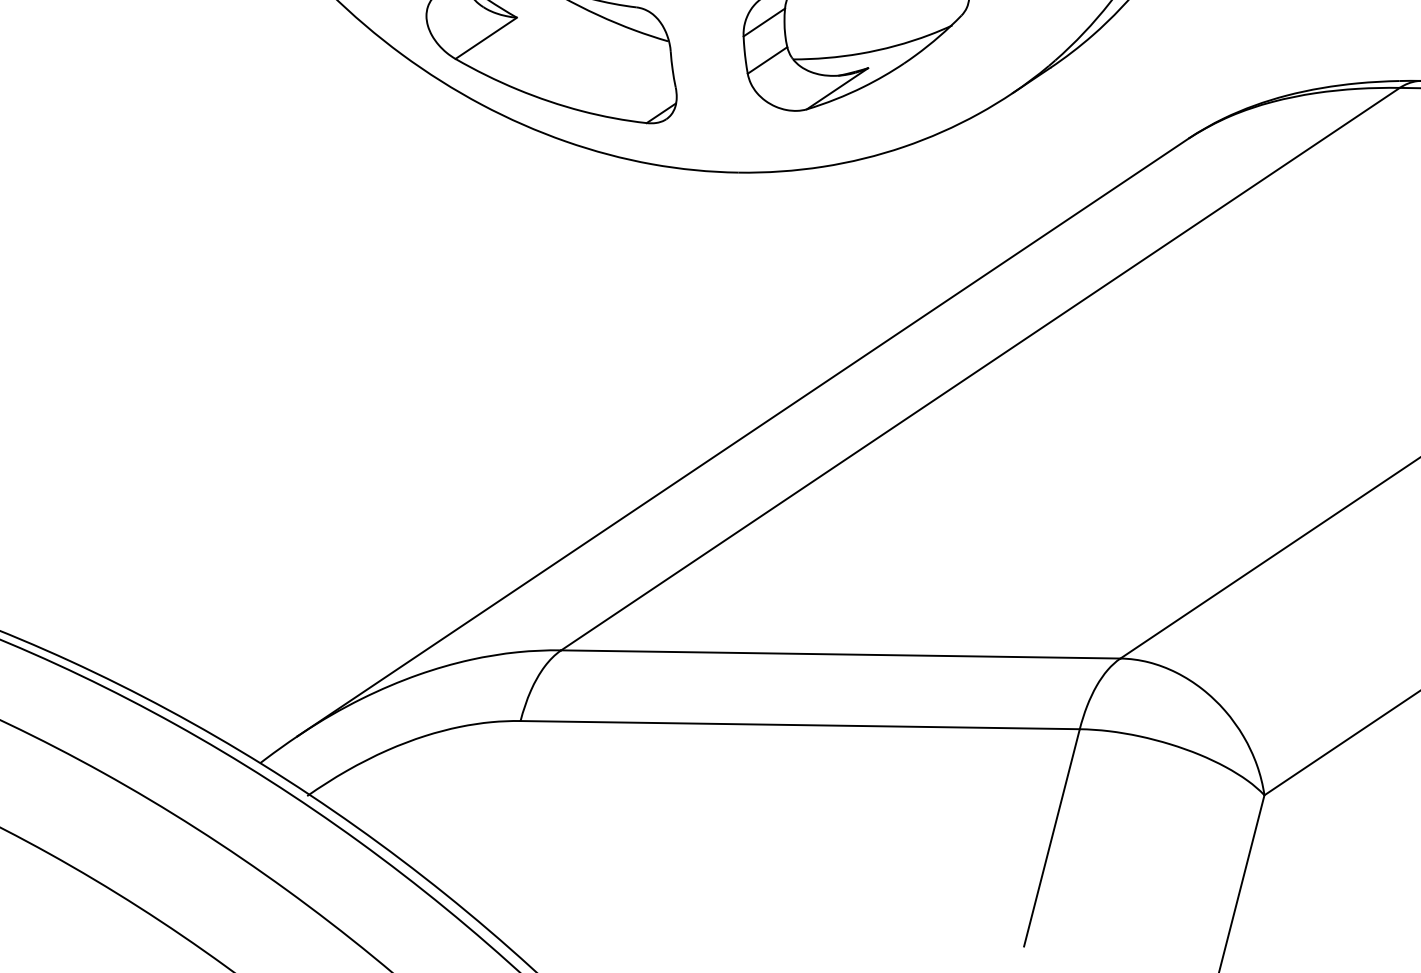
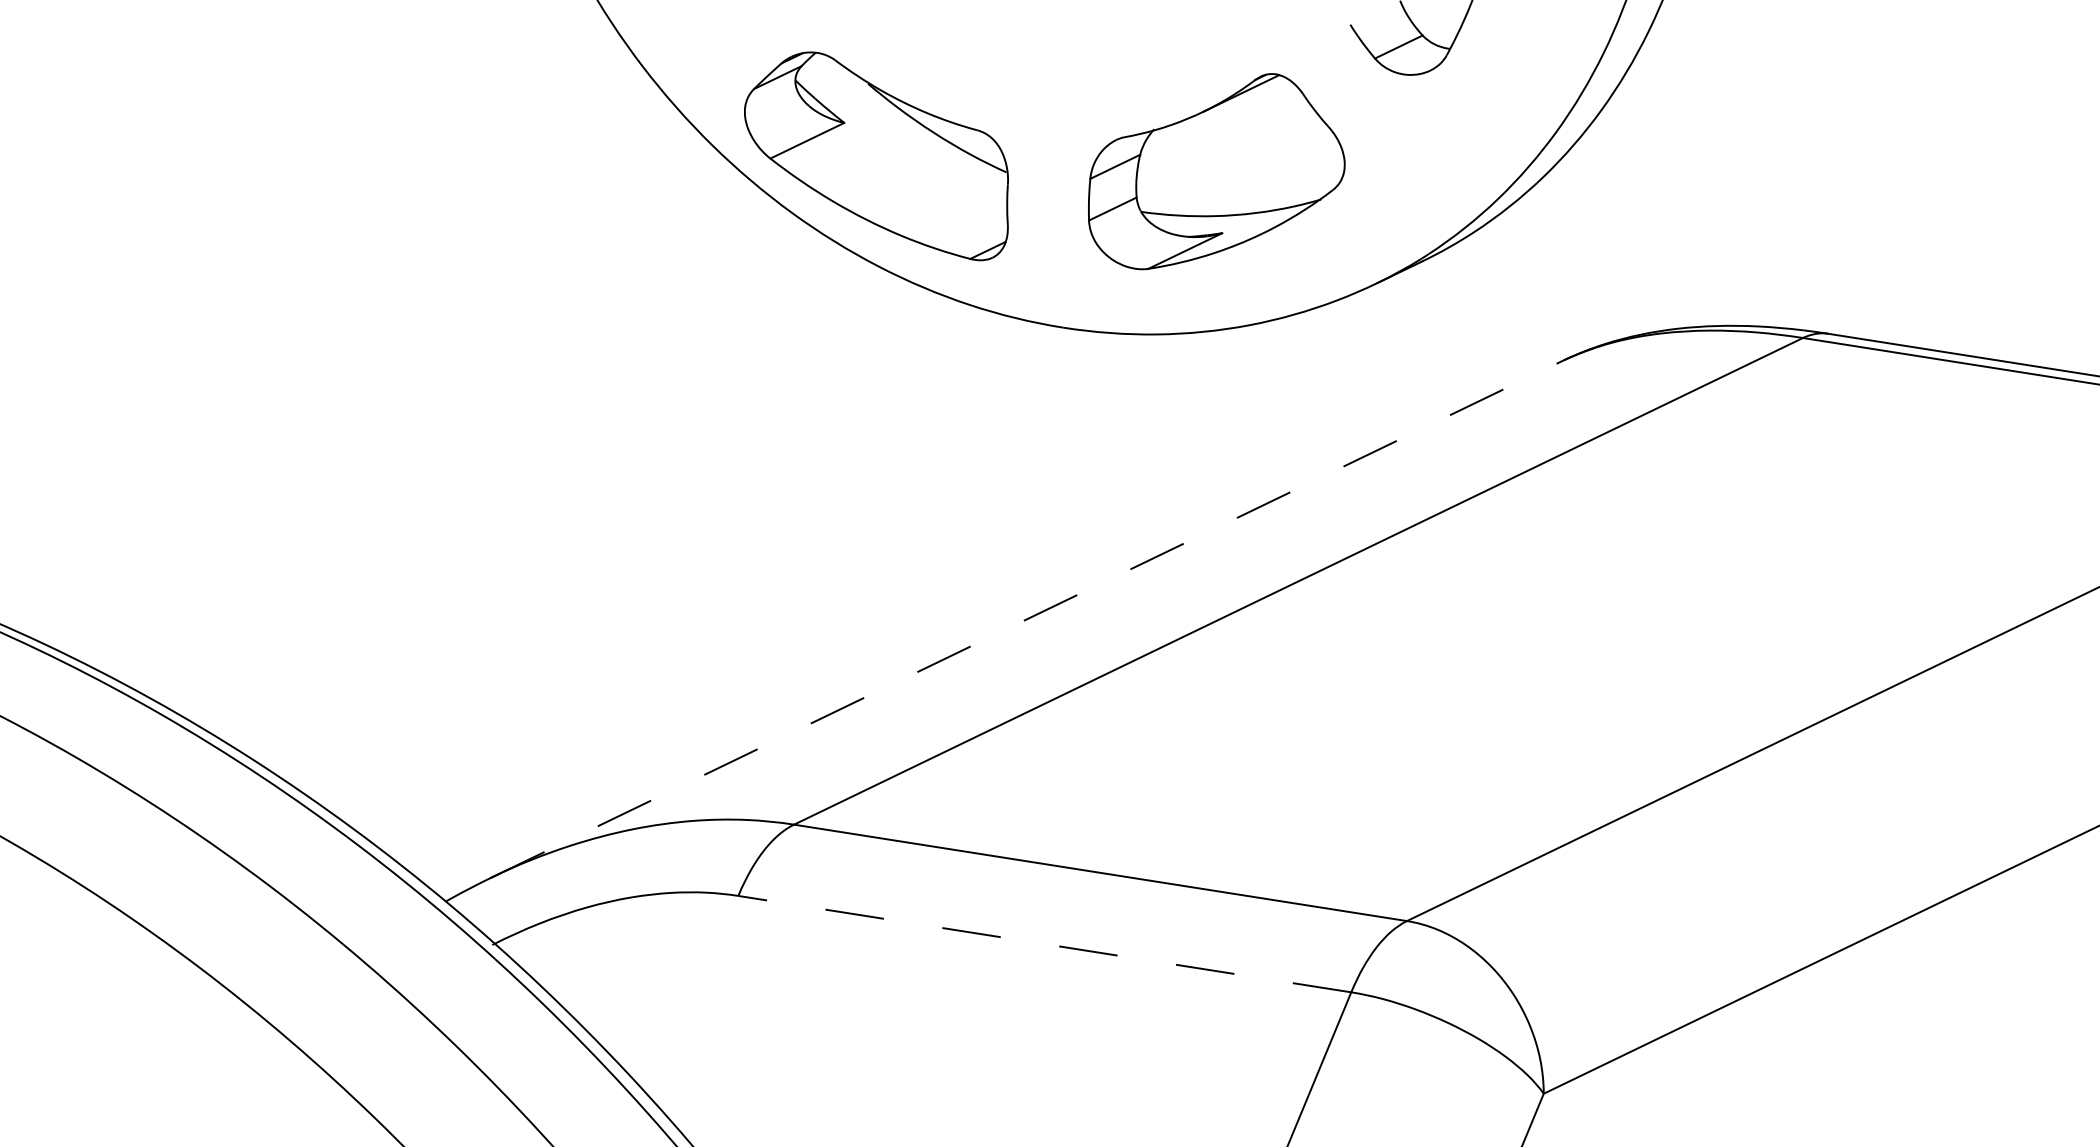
line: (743, 436) -> (1027, 618), solid -> dashed
line: (799, 725) -> (1044, 944), solid -> dashed

